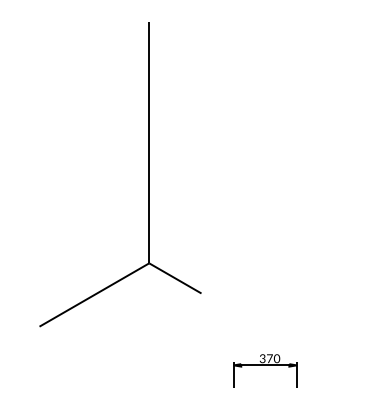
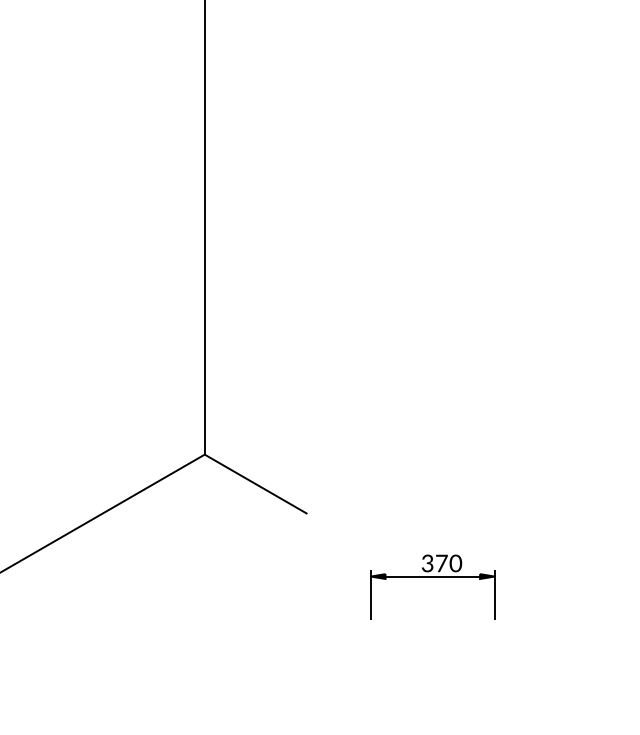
part: (265, 370) -> (433, 586), moved

